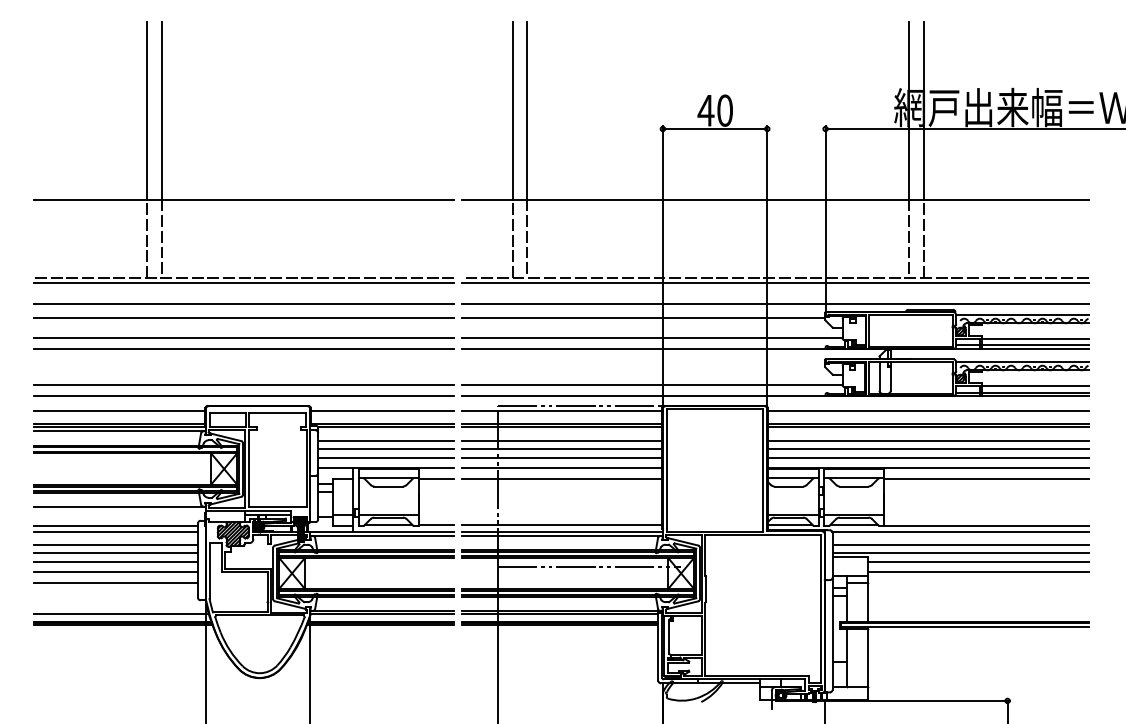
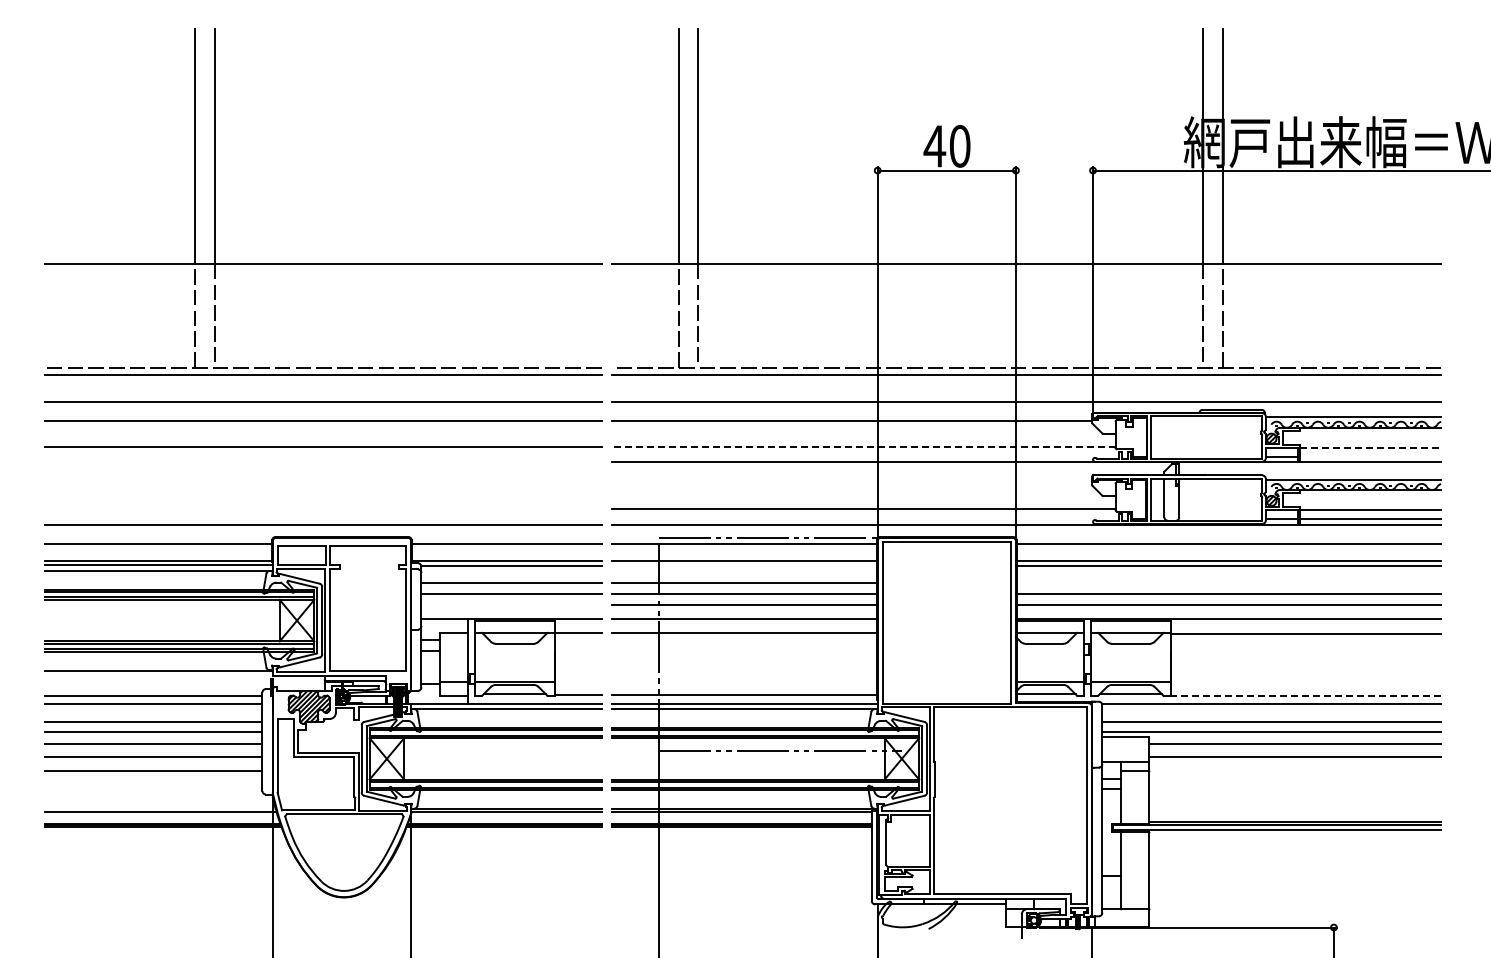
line: (652, 337) -> (863, 446), solid -> dashed
line: (1035, 338) -> (1371, 448), solid -> dashed
line: (1035, 345) -> (1370, 457), removed
line: (244, 348) -> (323, 461), removed
line: (243, 385) -> (322, 509), removed
line: (562, 427) -> (744, 565), removed
line: (927, 440) -> (1228, 583), removed
line: (386, 457) -> (511, 605), removed
line: (986, 525) -> (1305, 695), solid -> dashed

